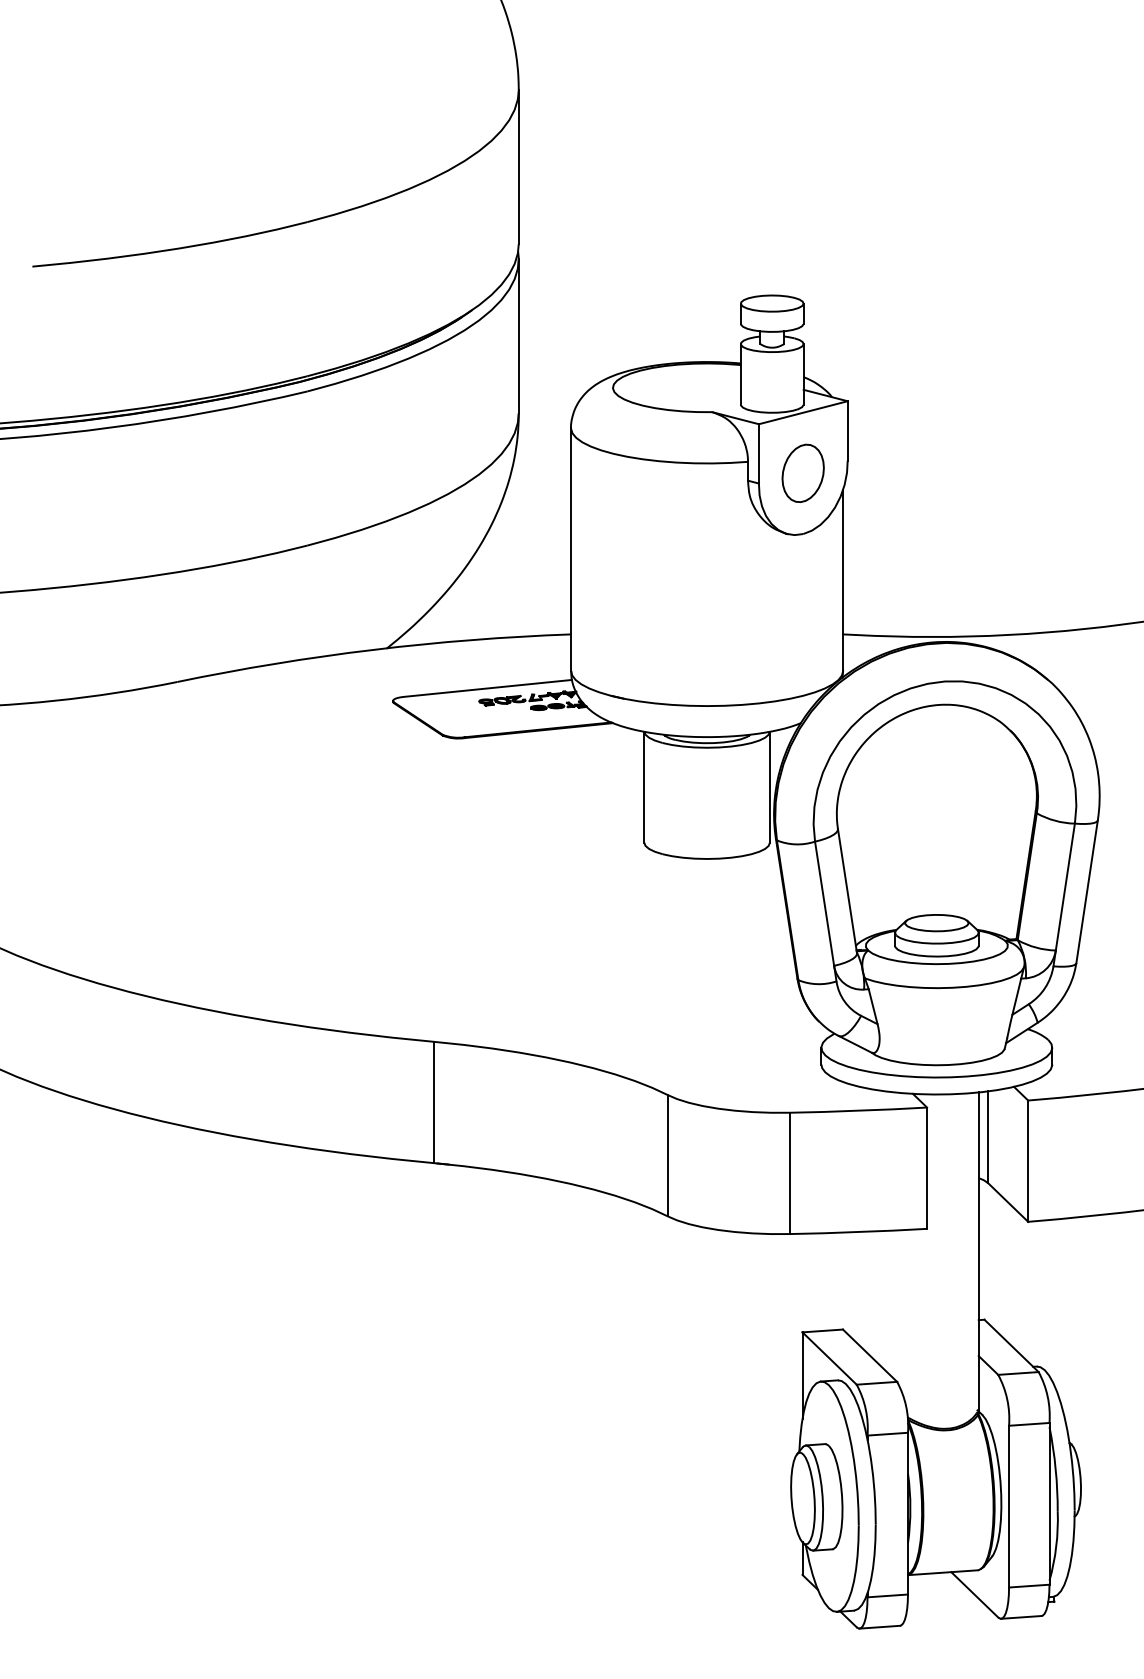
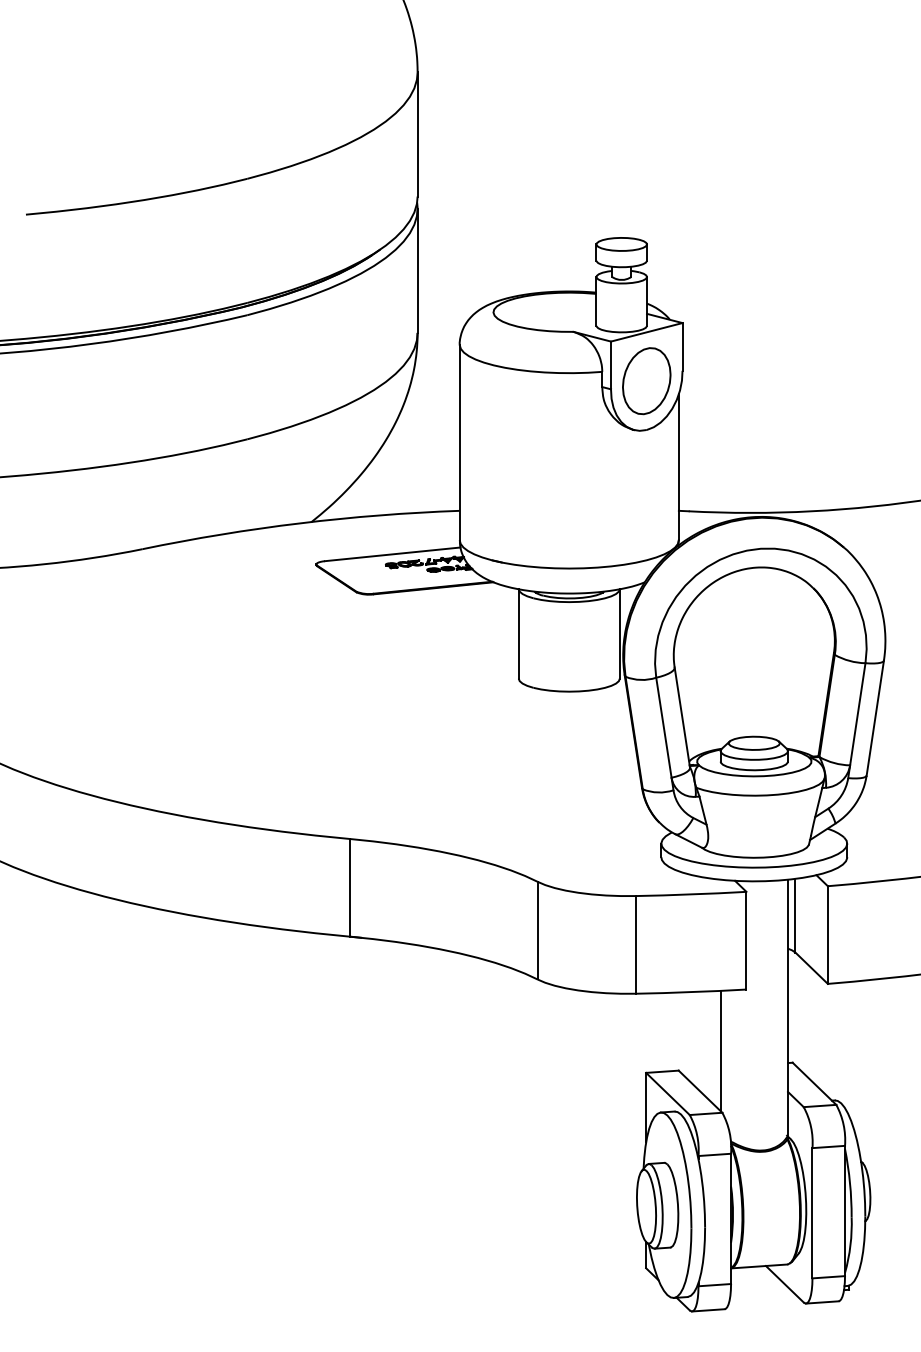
part: (802, 473) -> (646, 381), size x1.43
line: (894, 1304) -> (720, 1050), added

